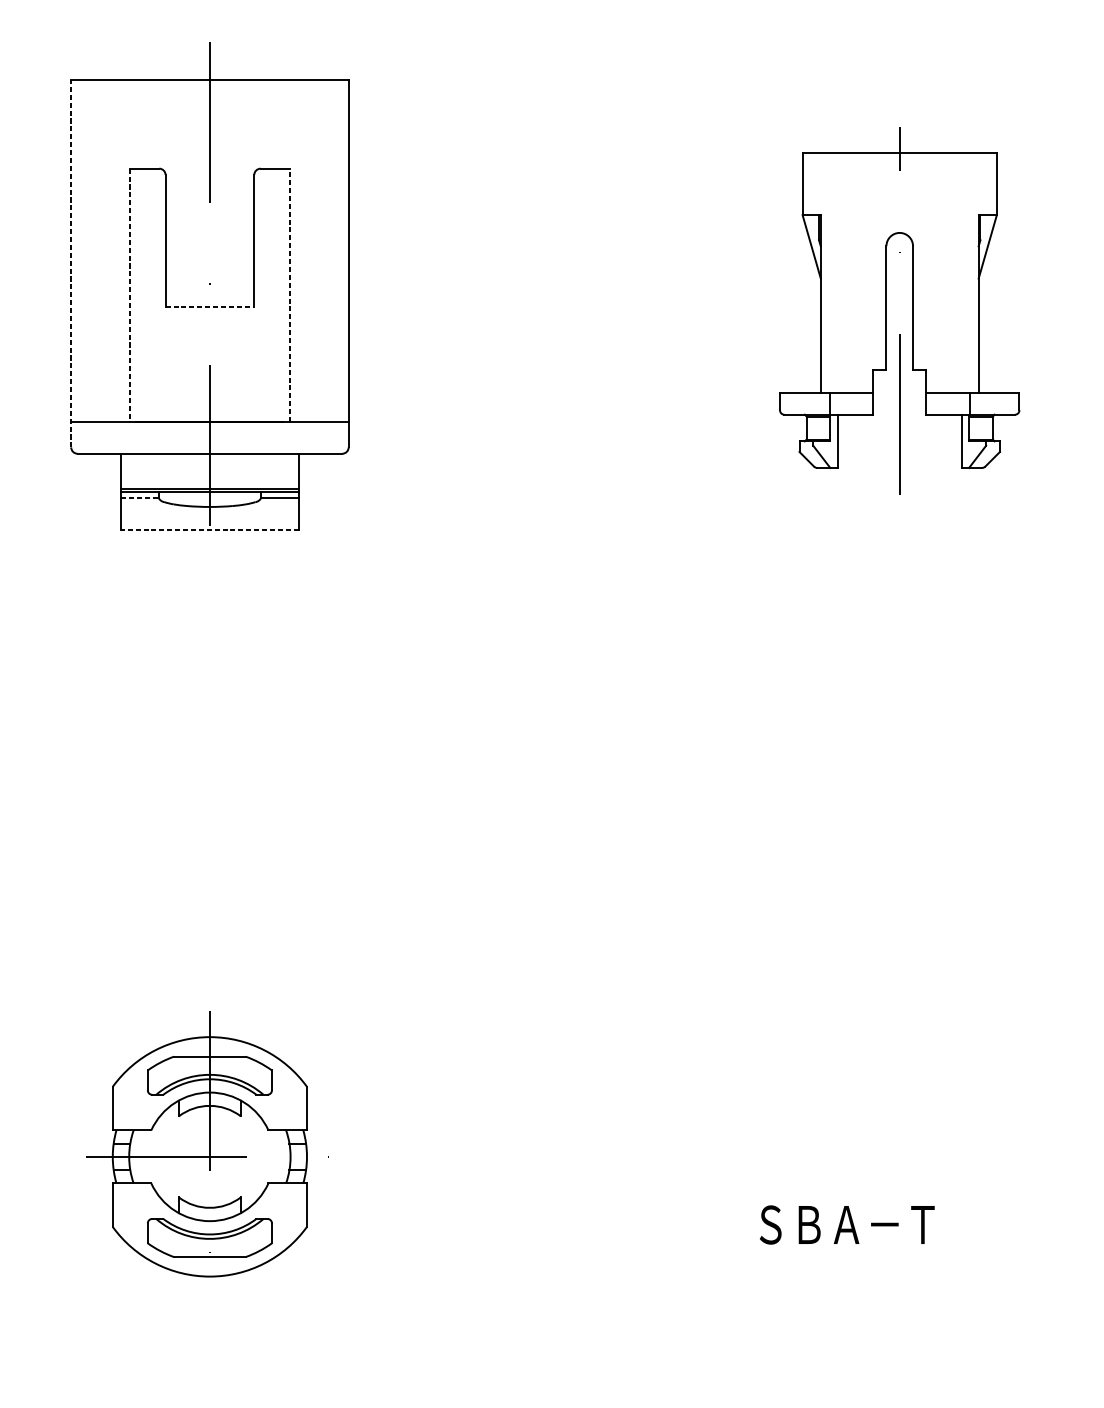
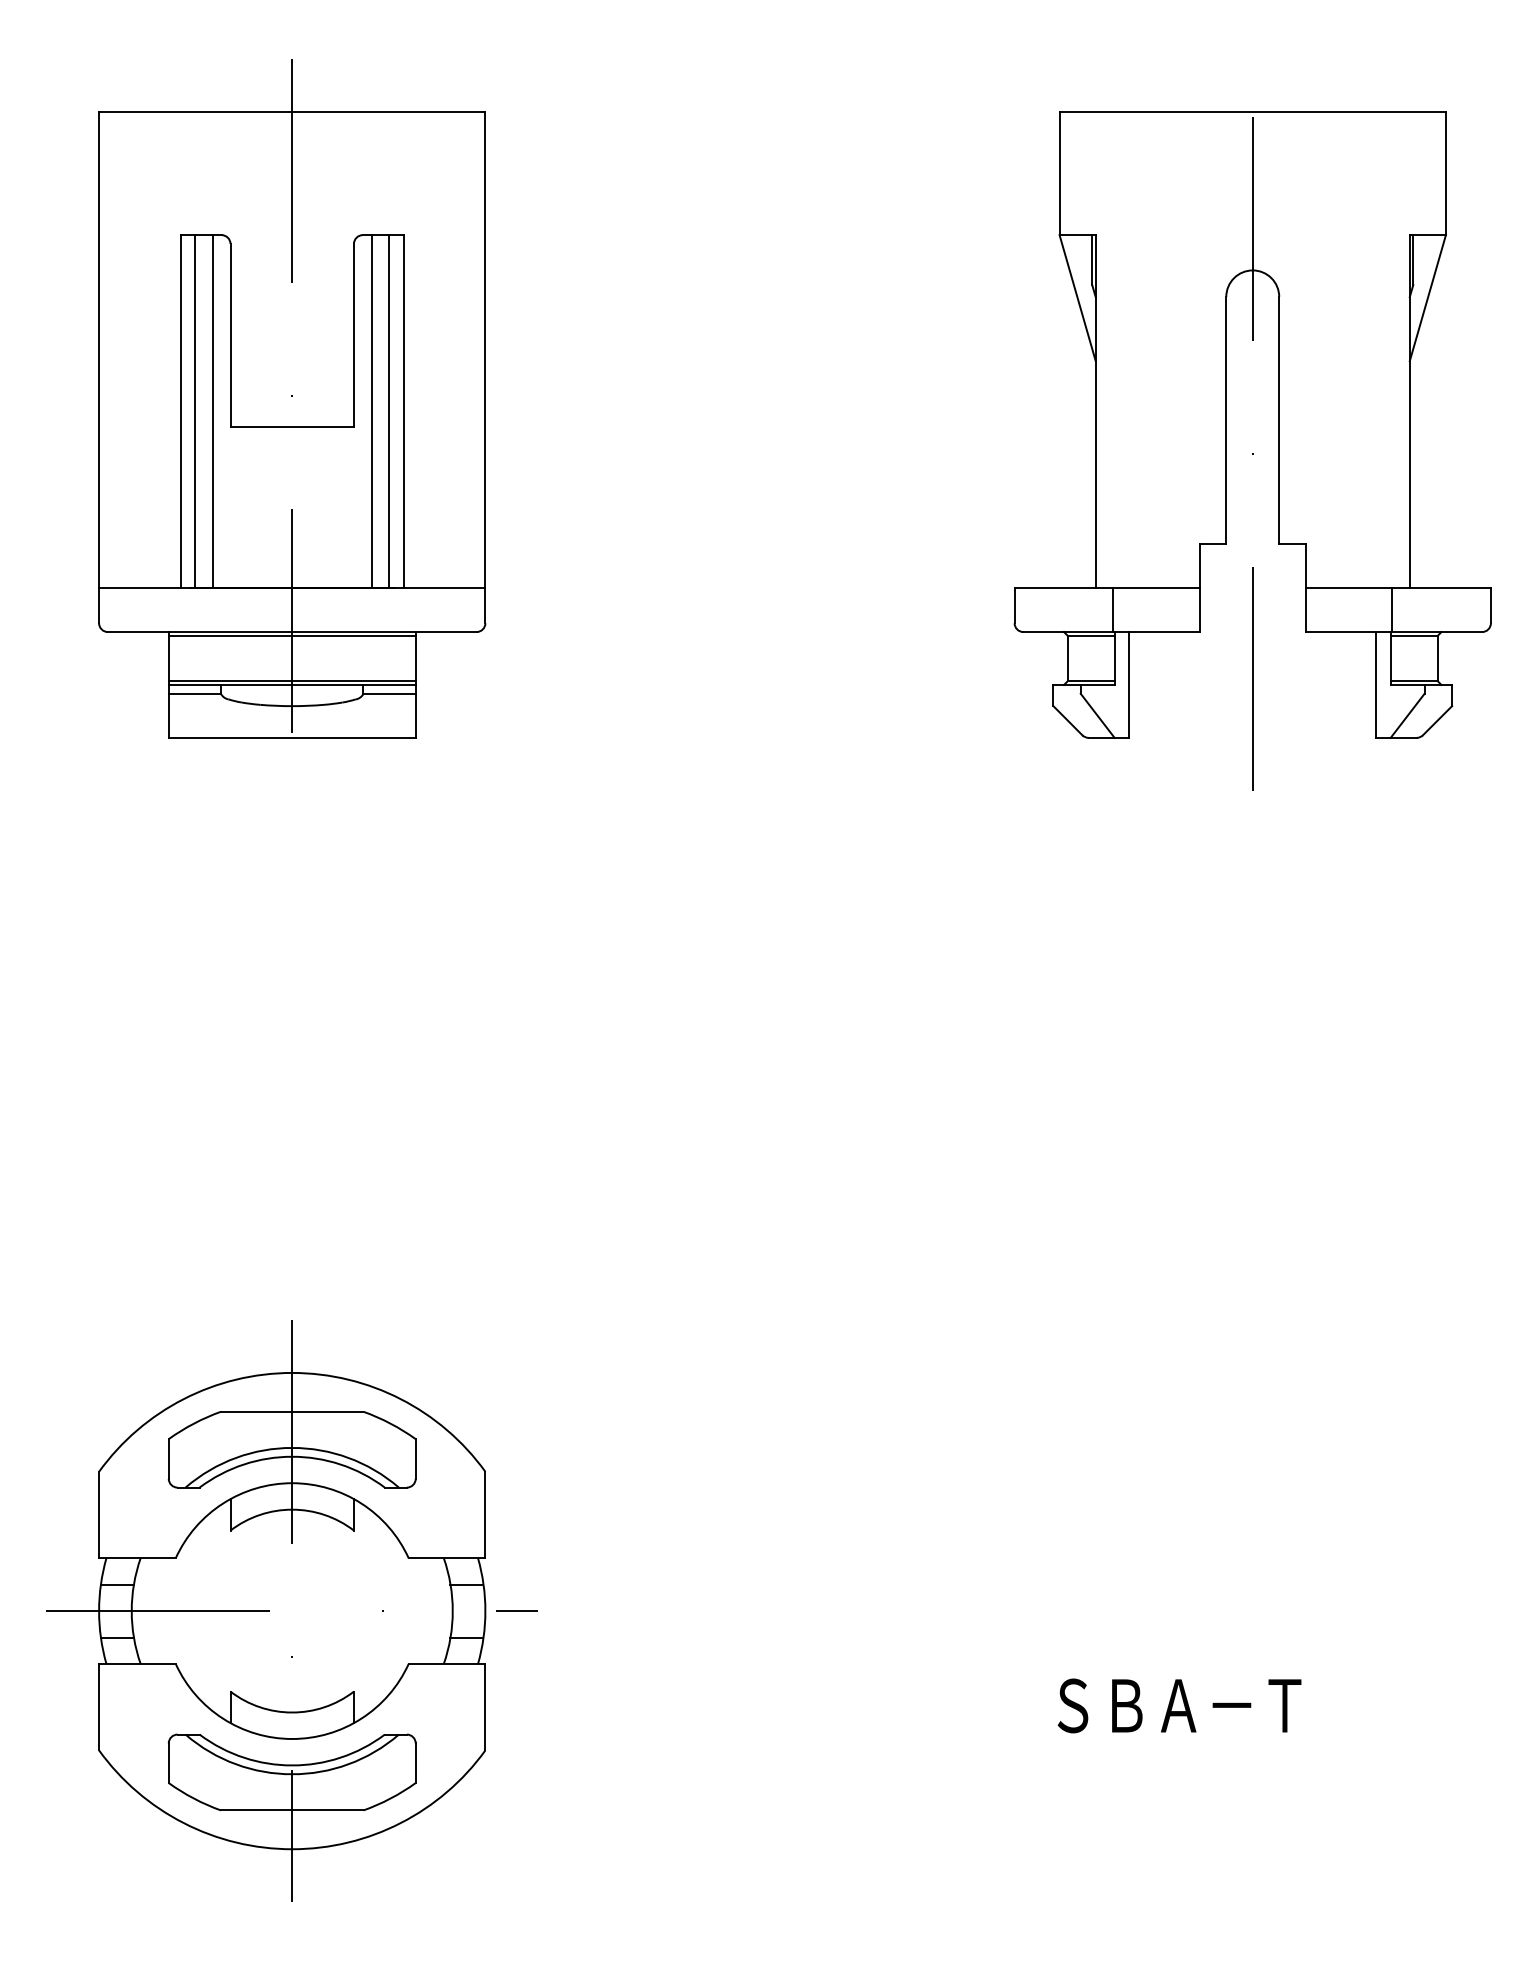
line: (71, 263) -> (99, 367), dashed -> solid
line: (140, 295) -> (195, 411), added
line: (152, 295) -> (212, 411), added
line: (266, 295) -> (371, 411), added
line: (279, 295) -> (389, 411), added
line: (289, 295) -> (403, 411), dashed -> solid
line: (129, 296) -> (180, 412), dashed -> solid
line: (210, 306) -> (292, 427), dashed -> solid
part: (899, 323) -> (1252, 450), size x1.43
line: (209, 456) -> (291, 635), added
line: (140, 497) -> (195, 693), dashed -> solid
line: (209, 529) -> (291, 737), dashed -> solid
part: (209, 1156) -> (291, 1610), size x1.43

